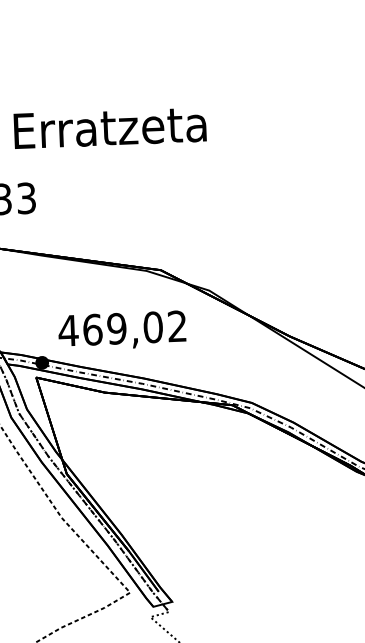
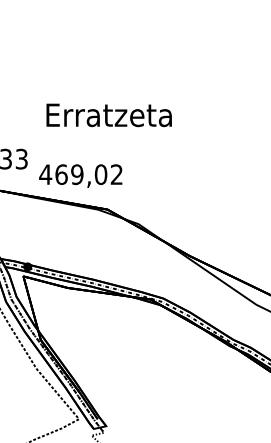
text: (109, 128) -> (108, 115), moved
text: (121, 329) -> (80, 175), moved

